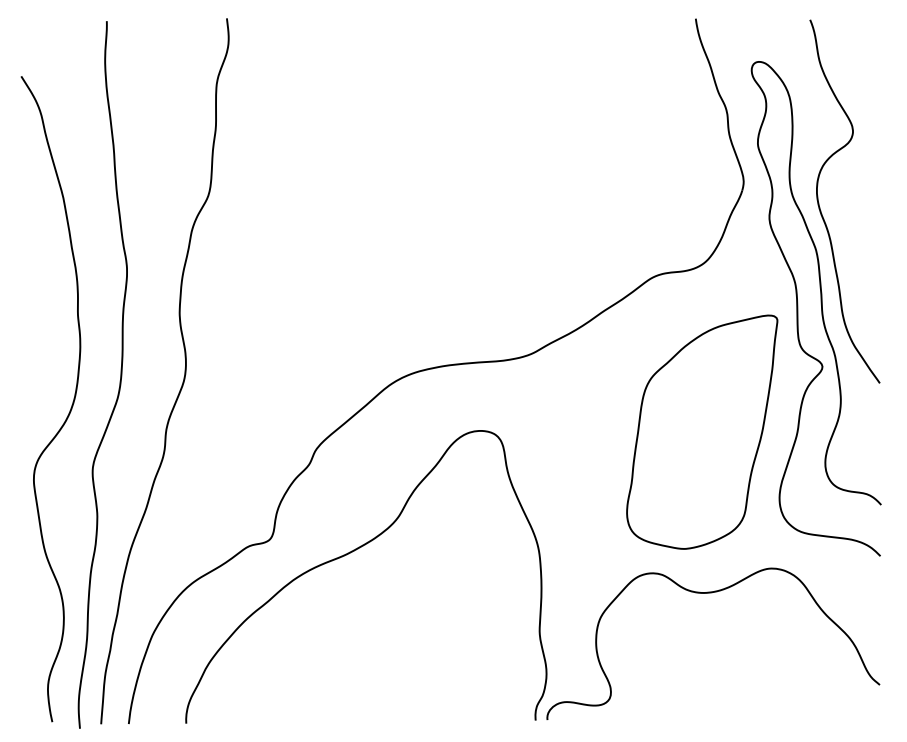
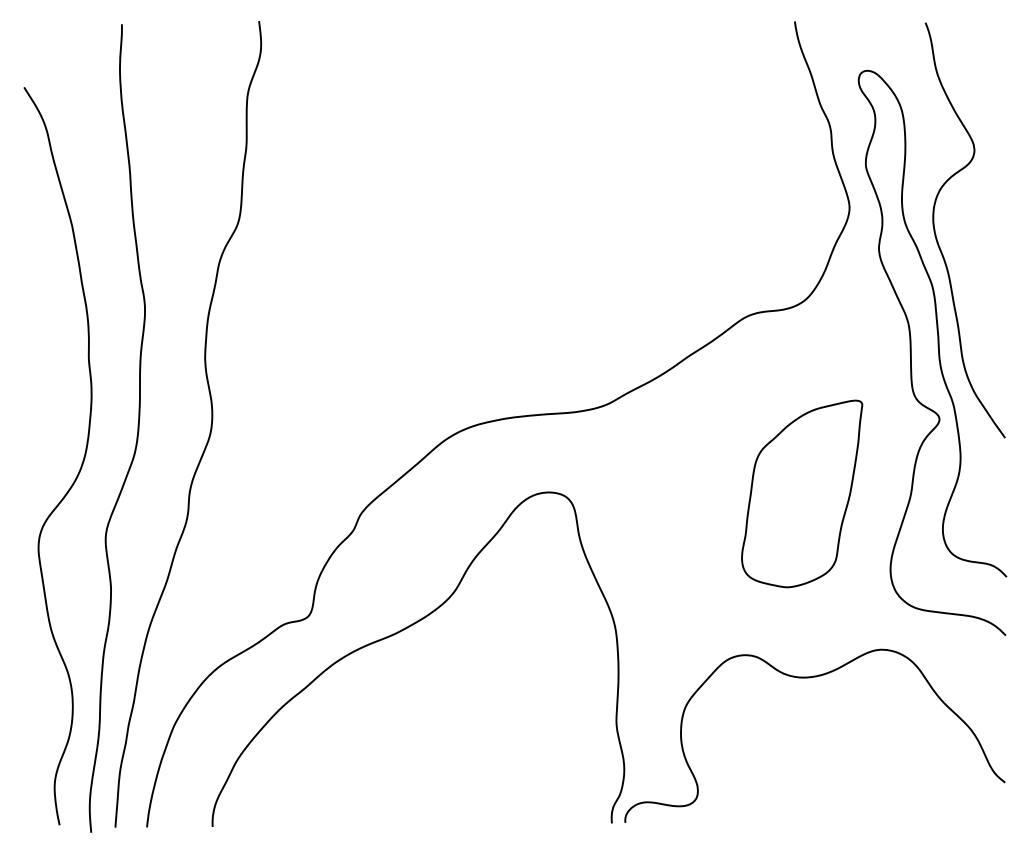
part: (701, 431) -> (801, 493), size x0.7

